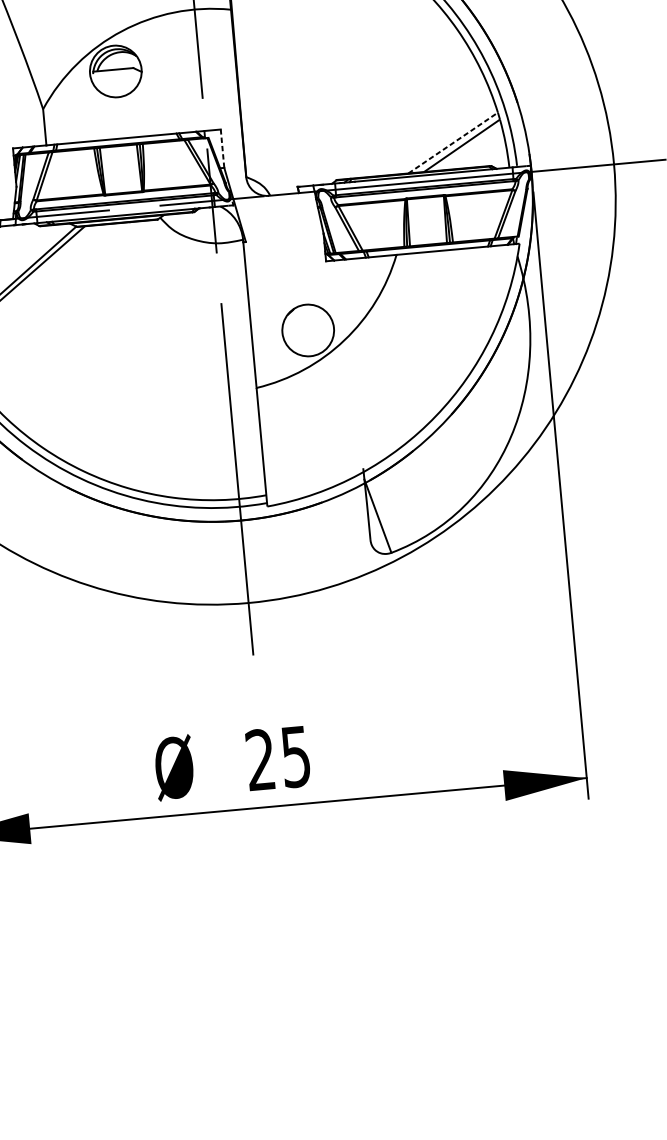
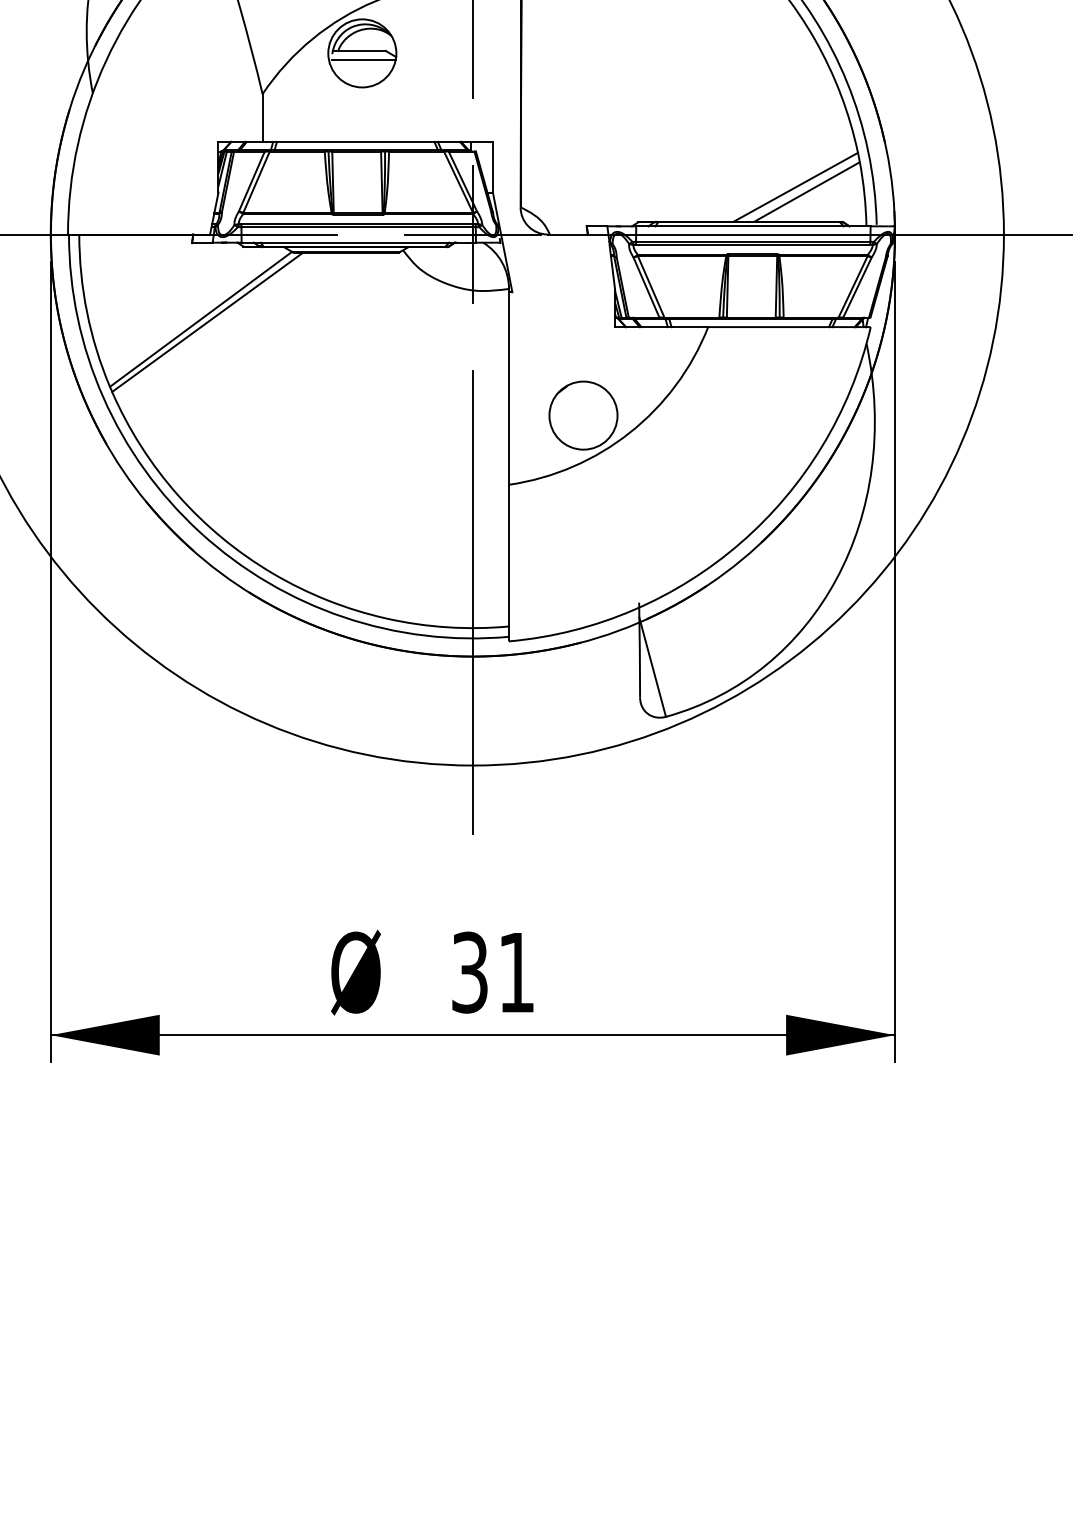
line: (117, 76) -> (363, 59), added
line: (453, 143) -> (796, 187), dashed -> solid
line: (222, 148) -> (492, 166), dashed -> solid
text: (277, 758) -> (492, 972), 25 -> 31

